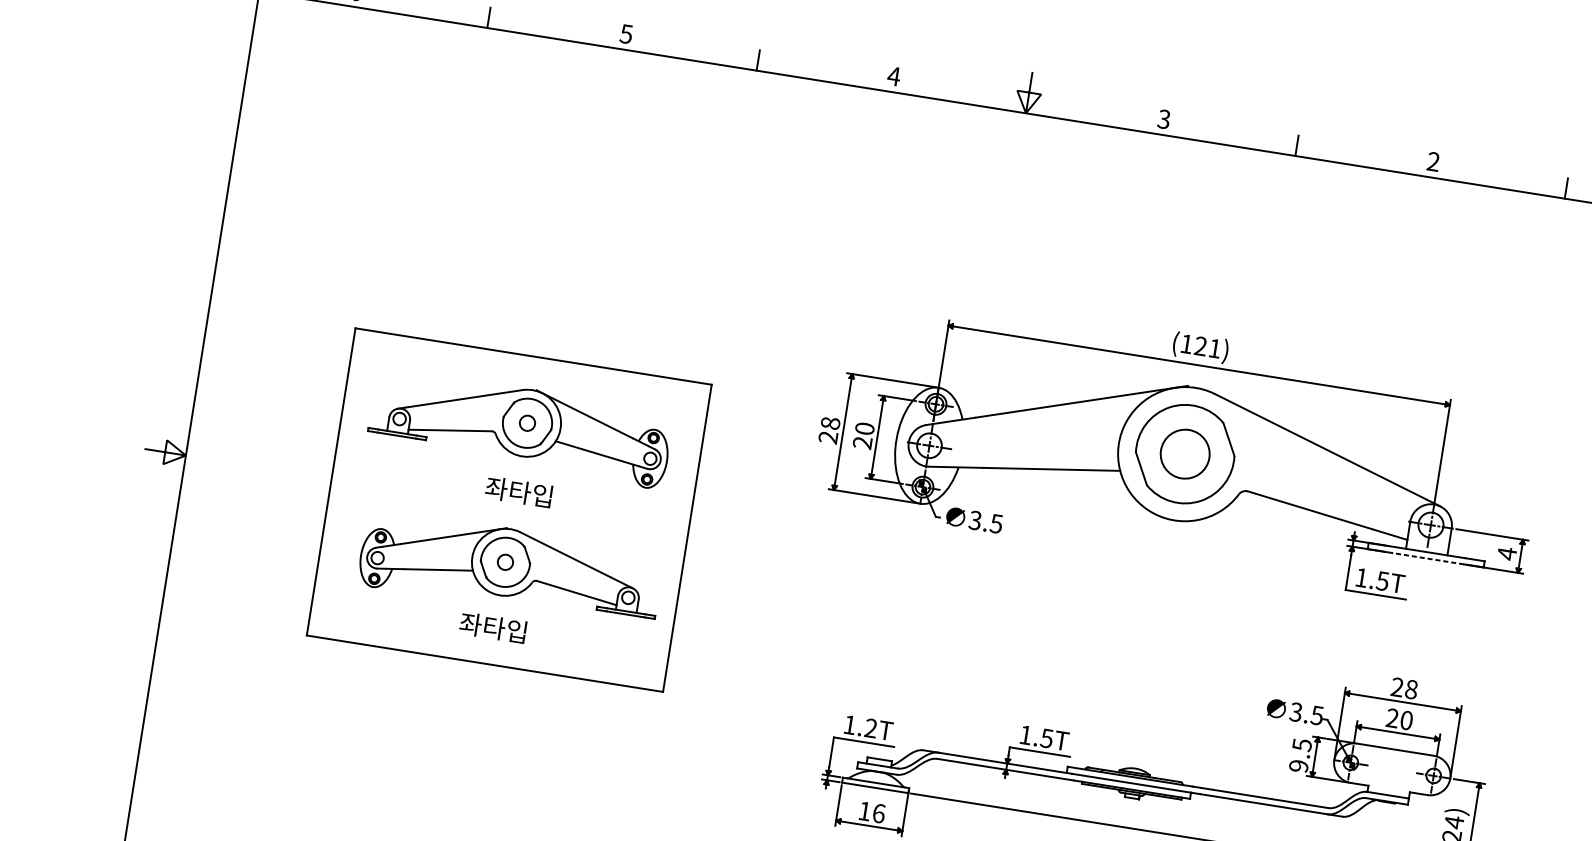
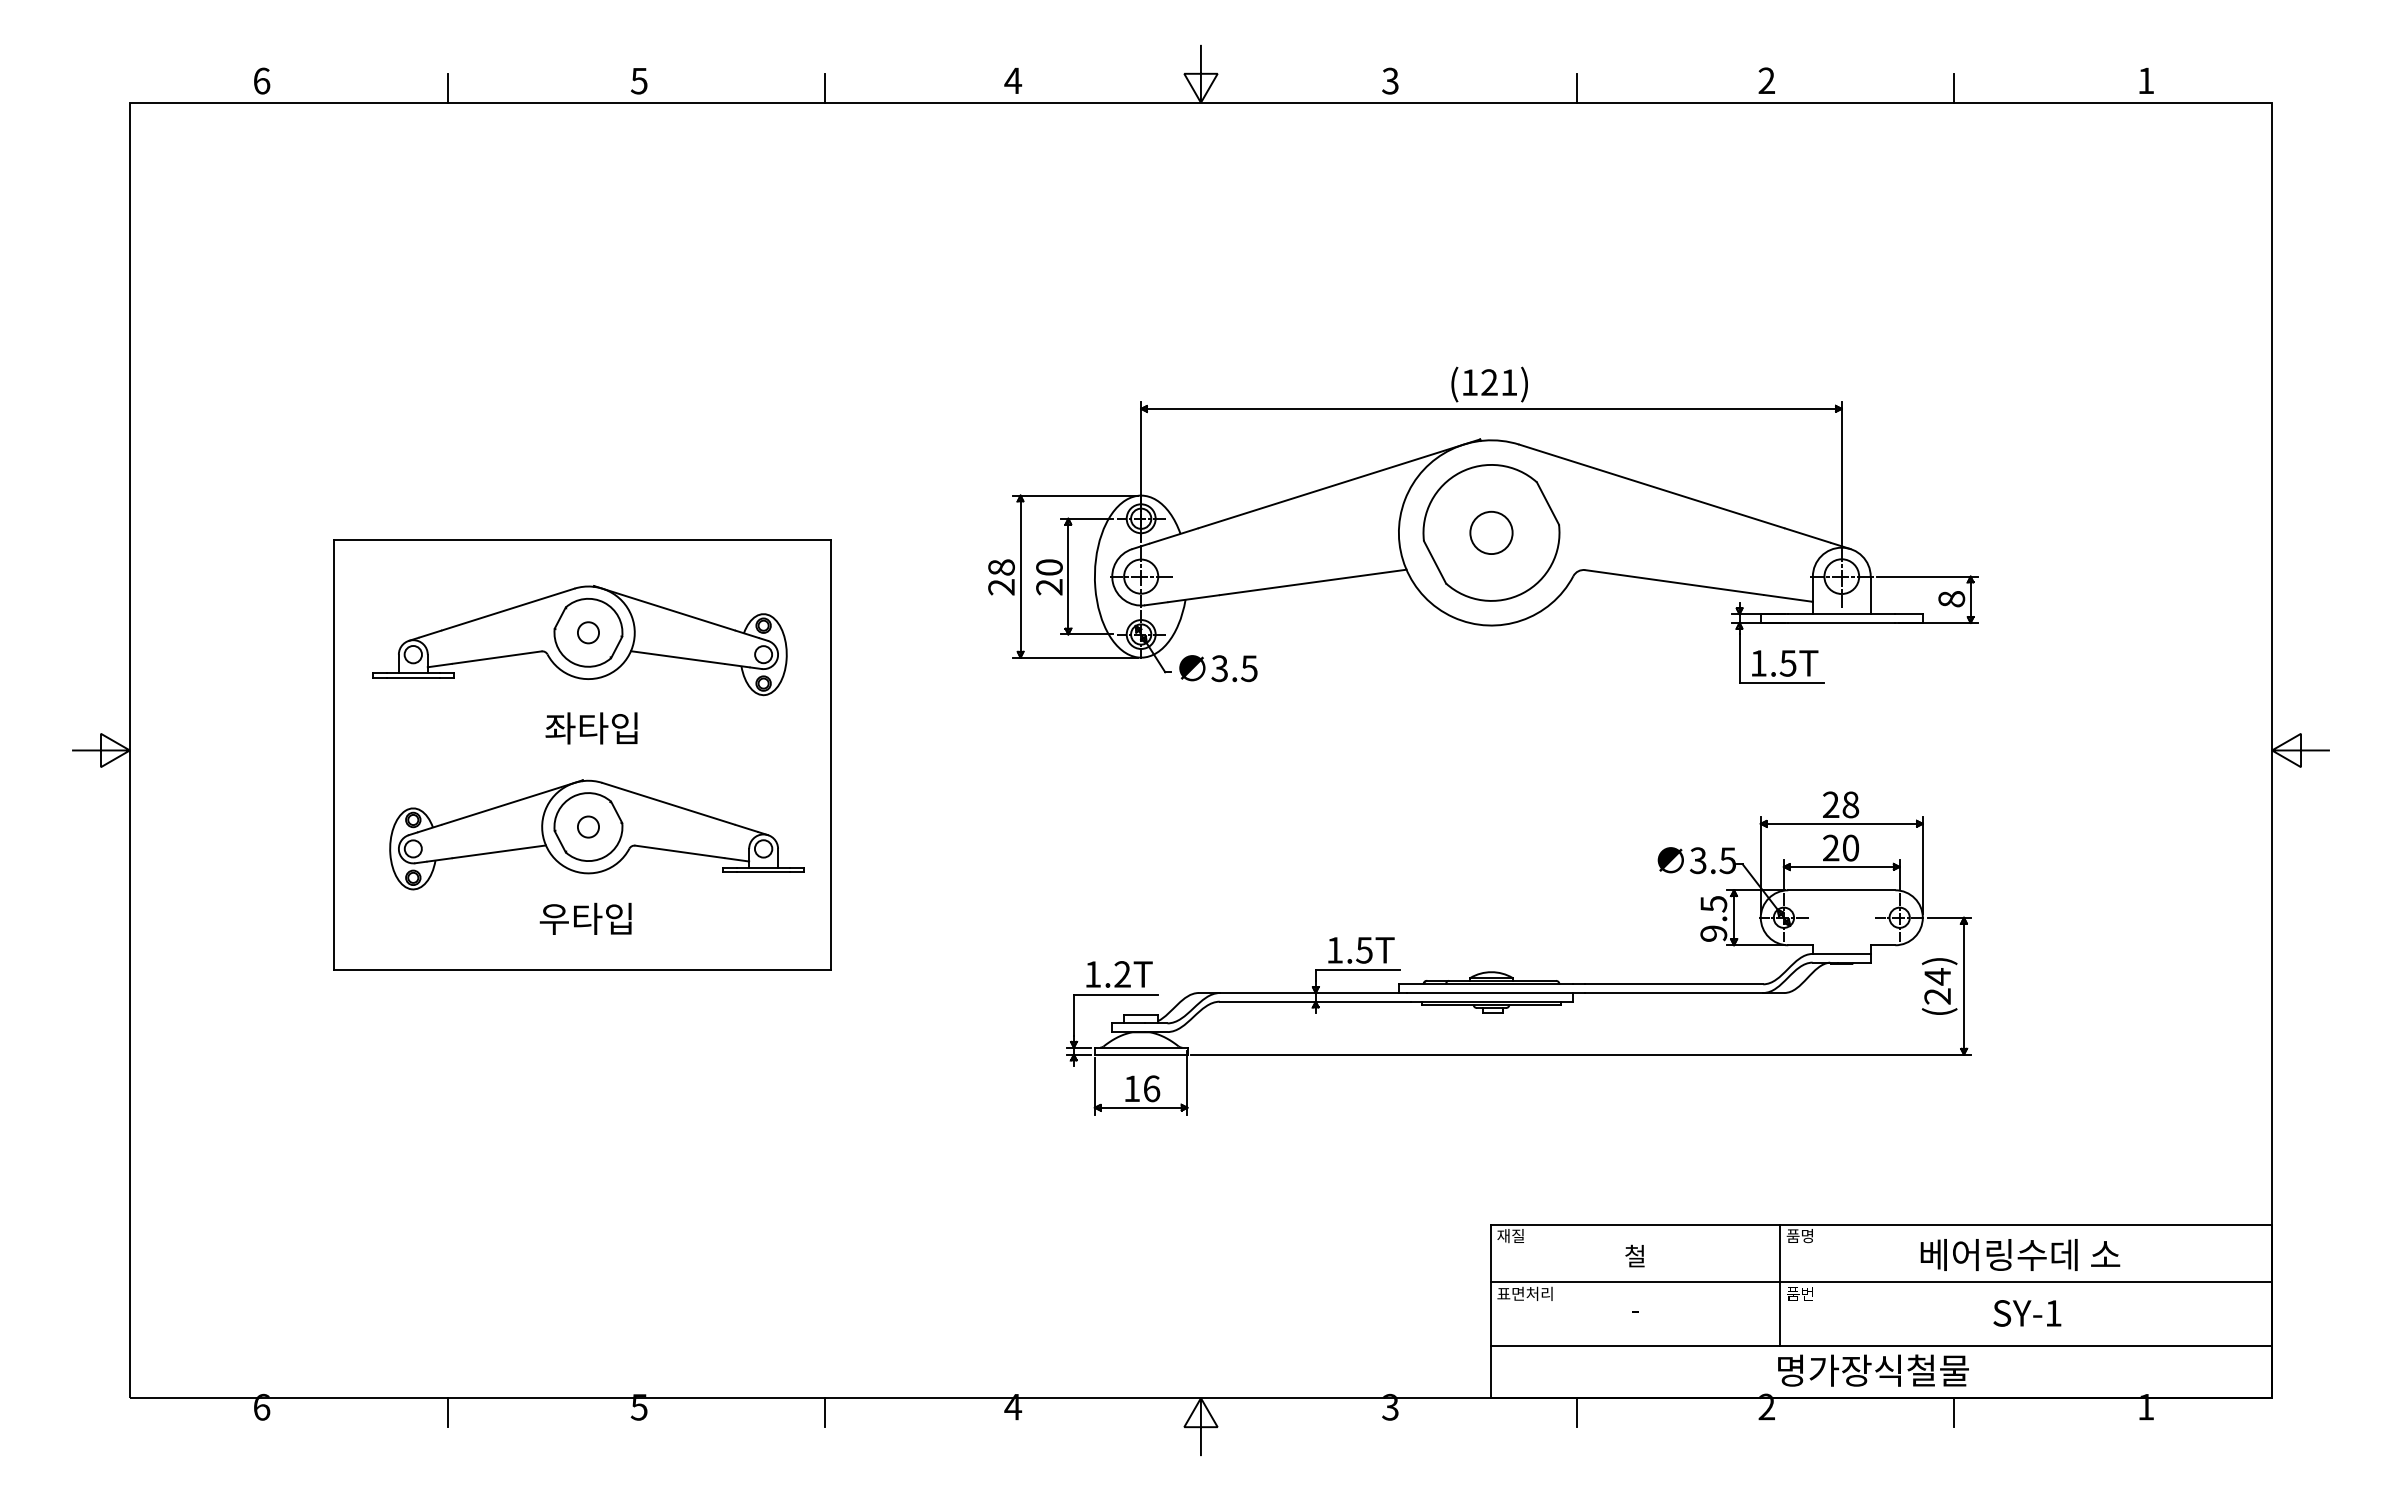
circle: (1185, 453) -> (1491, 532), size x0.62
text: (1506, 553) -> (1951, 599), 4 -> 8
line: (1425, 557) -> (1841, 622), dashed -> solid
text: (470, 623) -> (554, 918), 좌타입 -> 우타입

